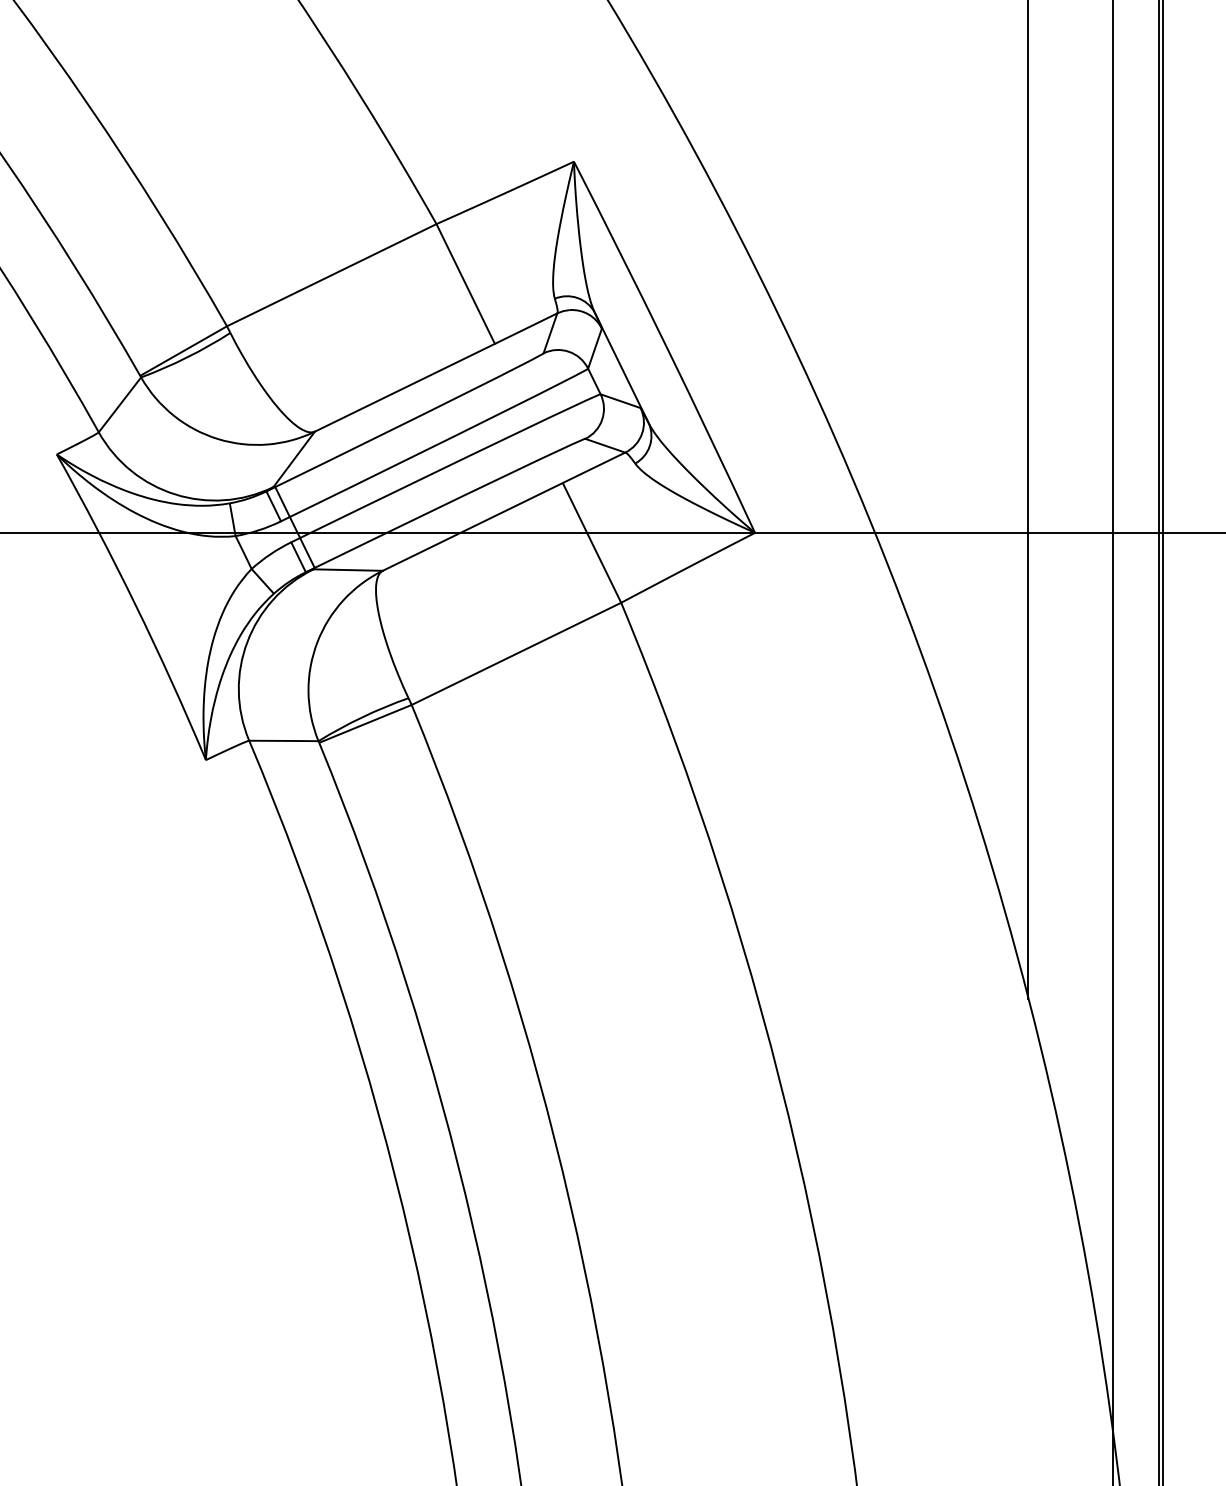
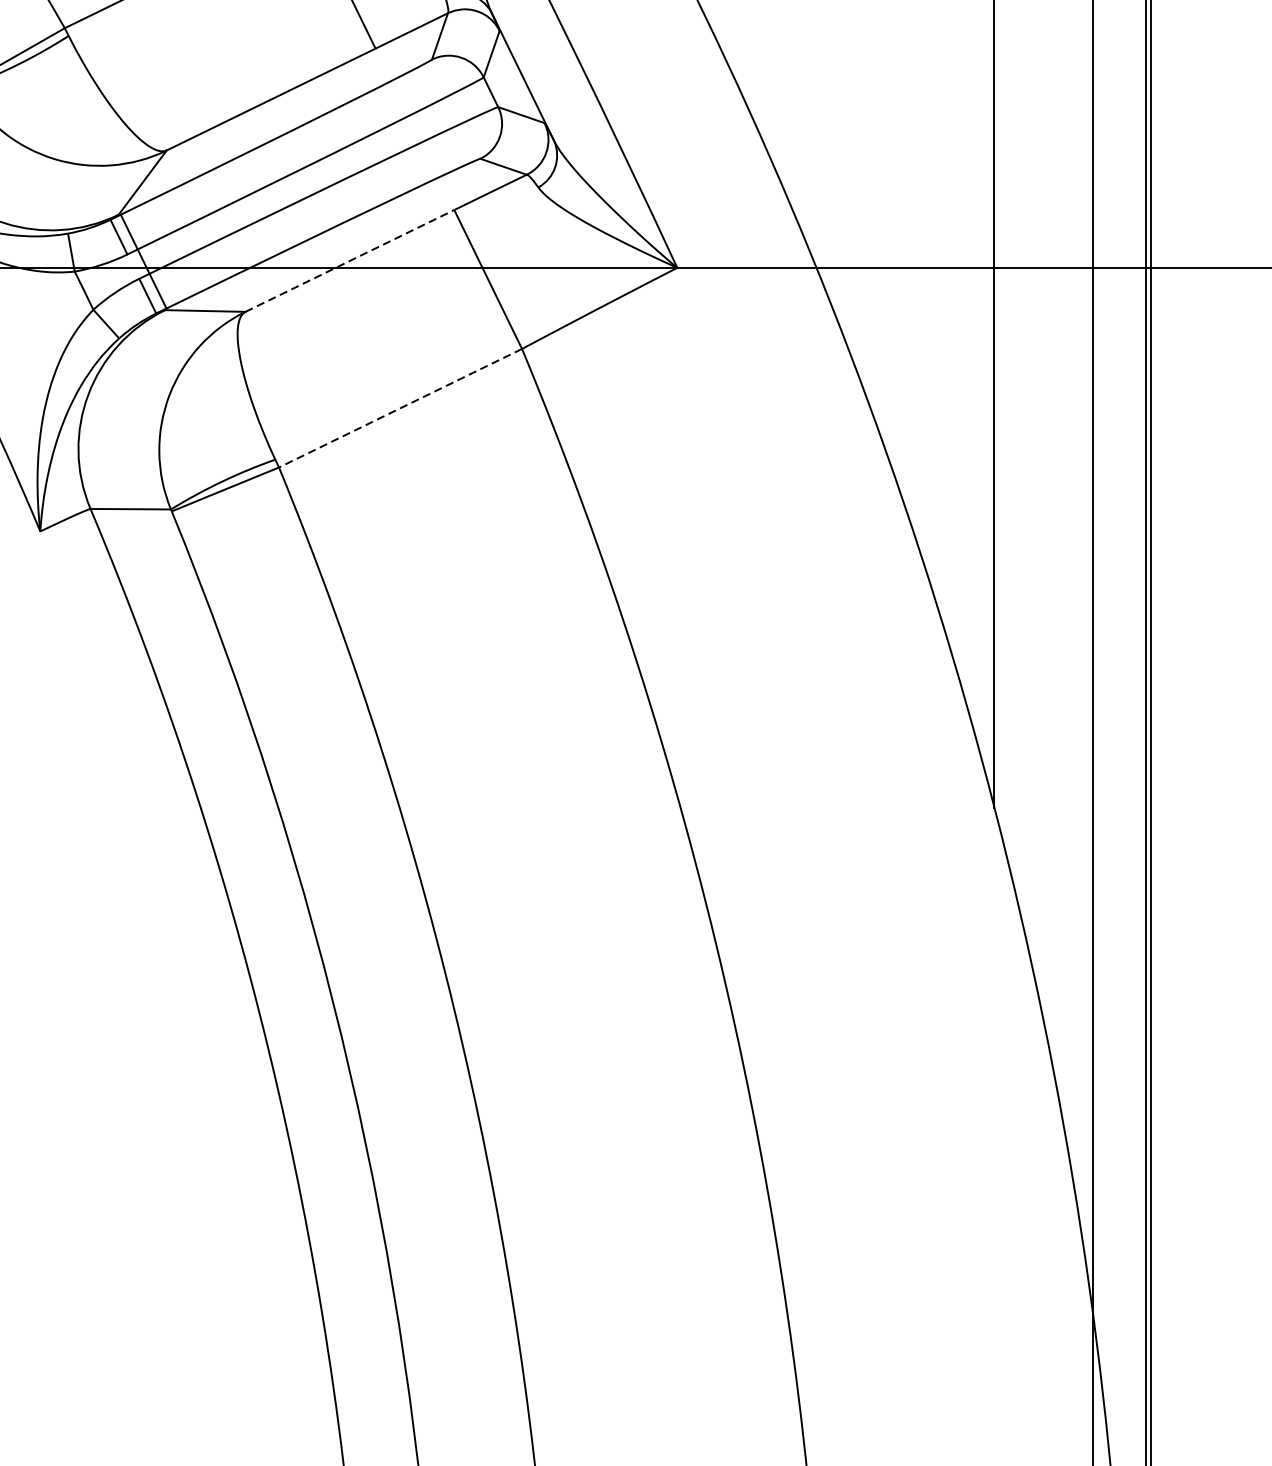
line: (473, 526) -> (350, 260), solid -> dashed
line: (516, 653) -> (400, 407), solid -> dashed

